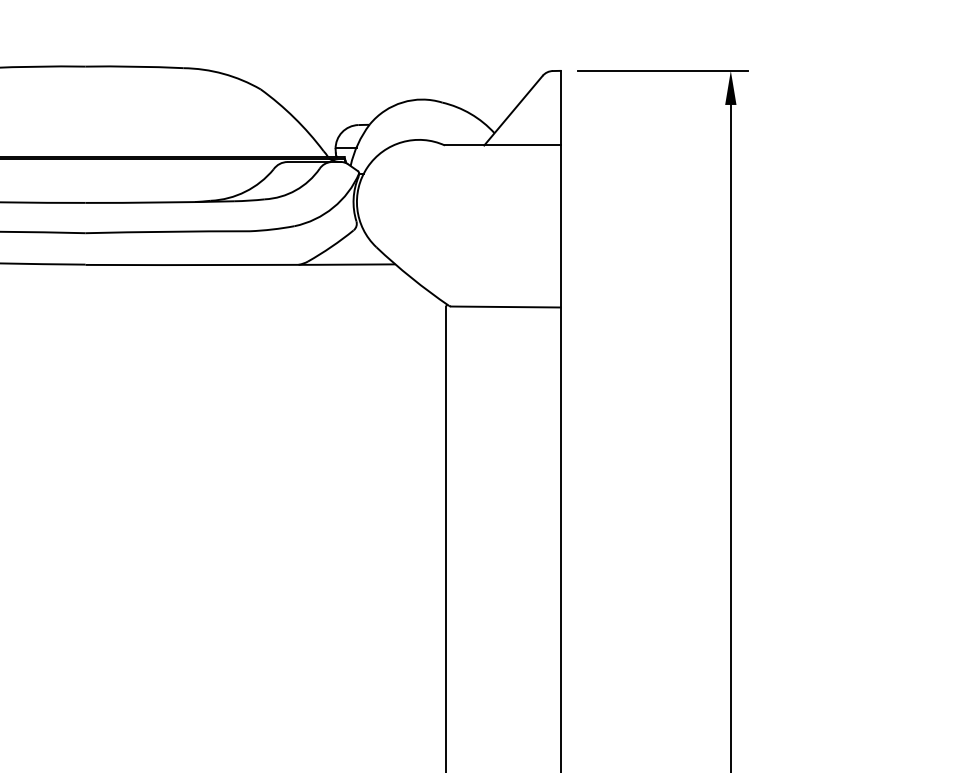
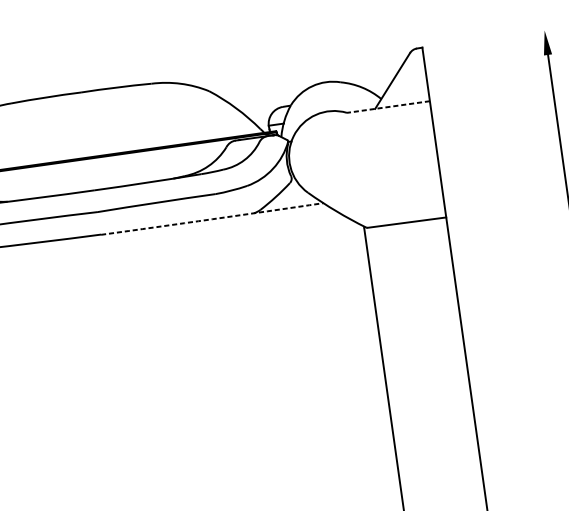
line: (662, 70) -> (495, 37), removed
line: (502, 145) -> (388, 107), solid -> dashed
arc: (240, 265) -> (212, 219), solid -> dashed

